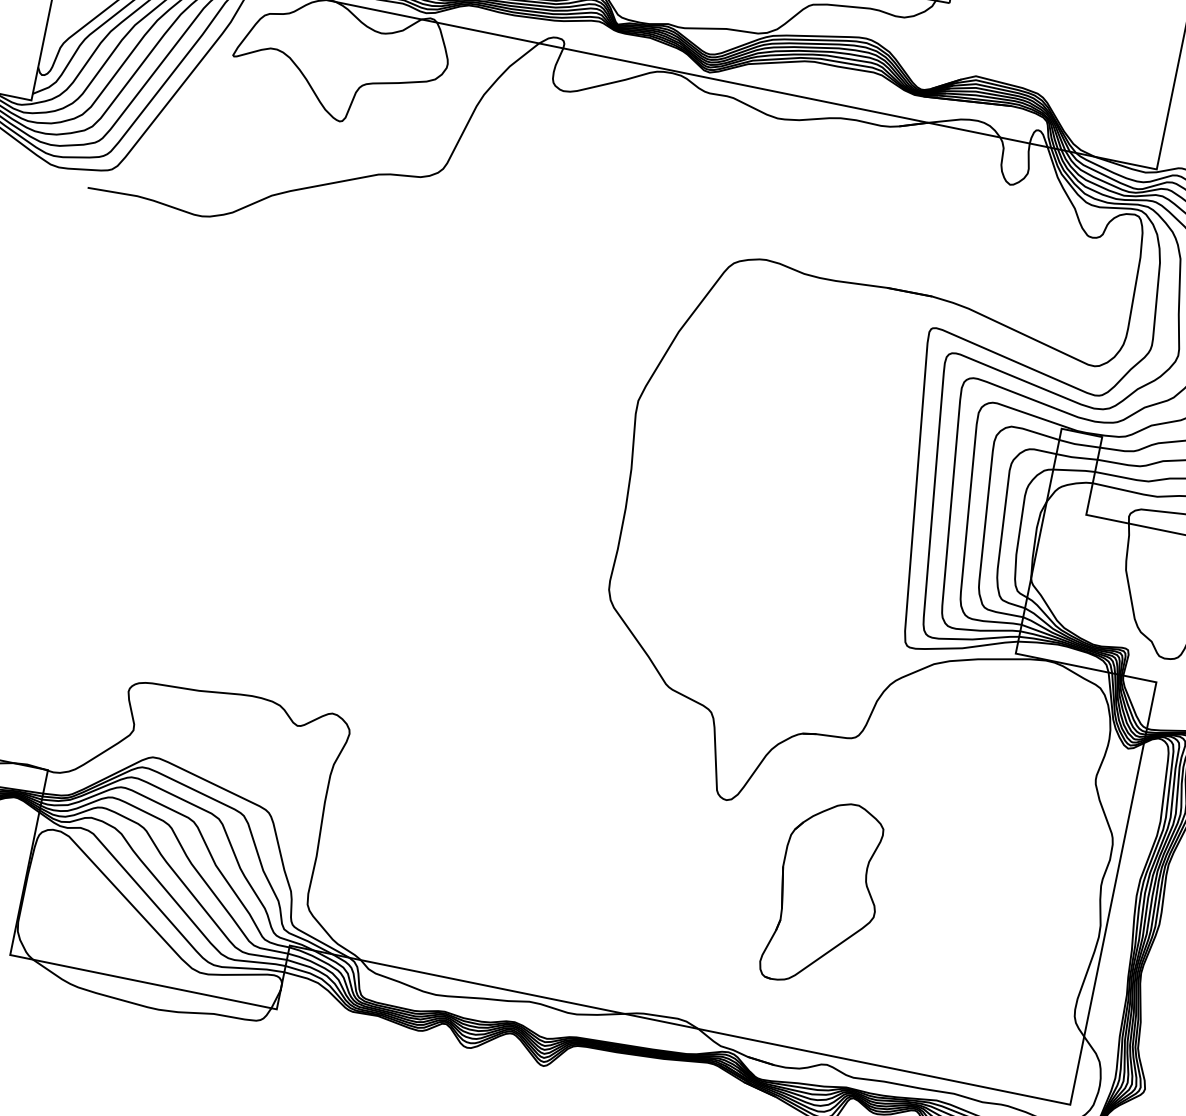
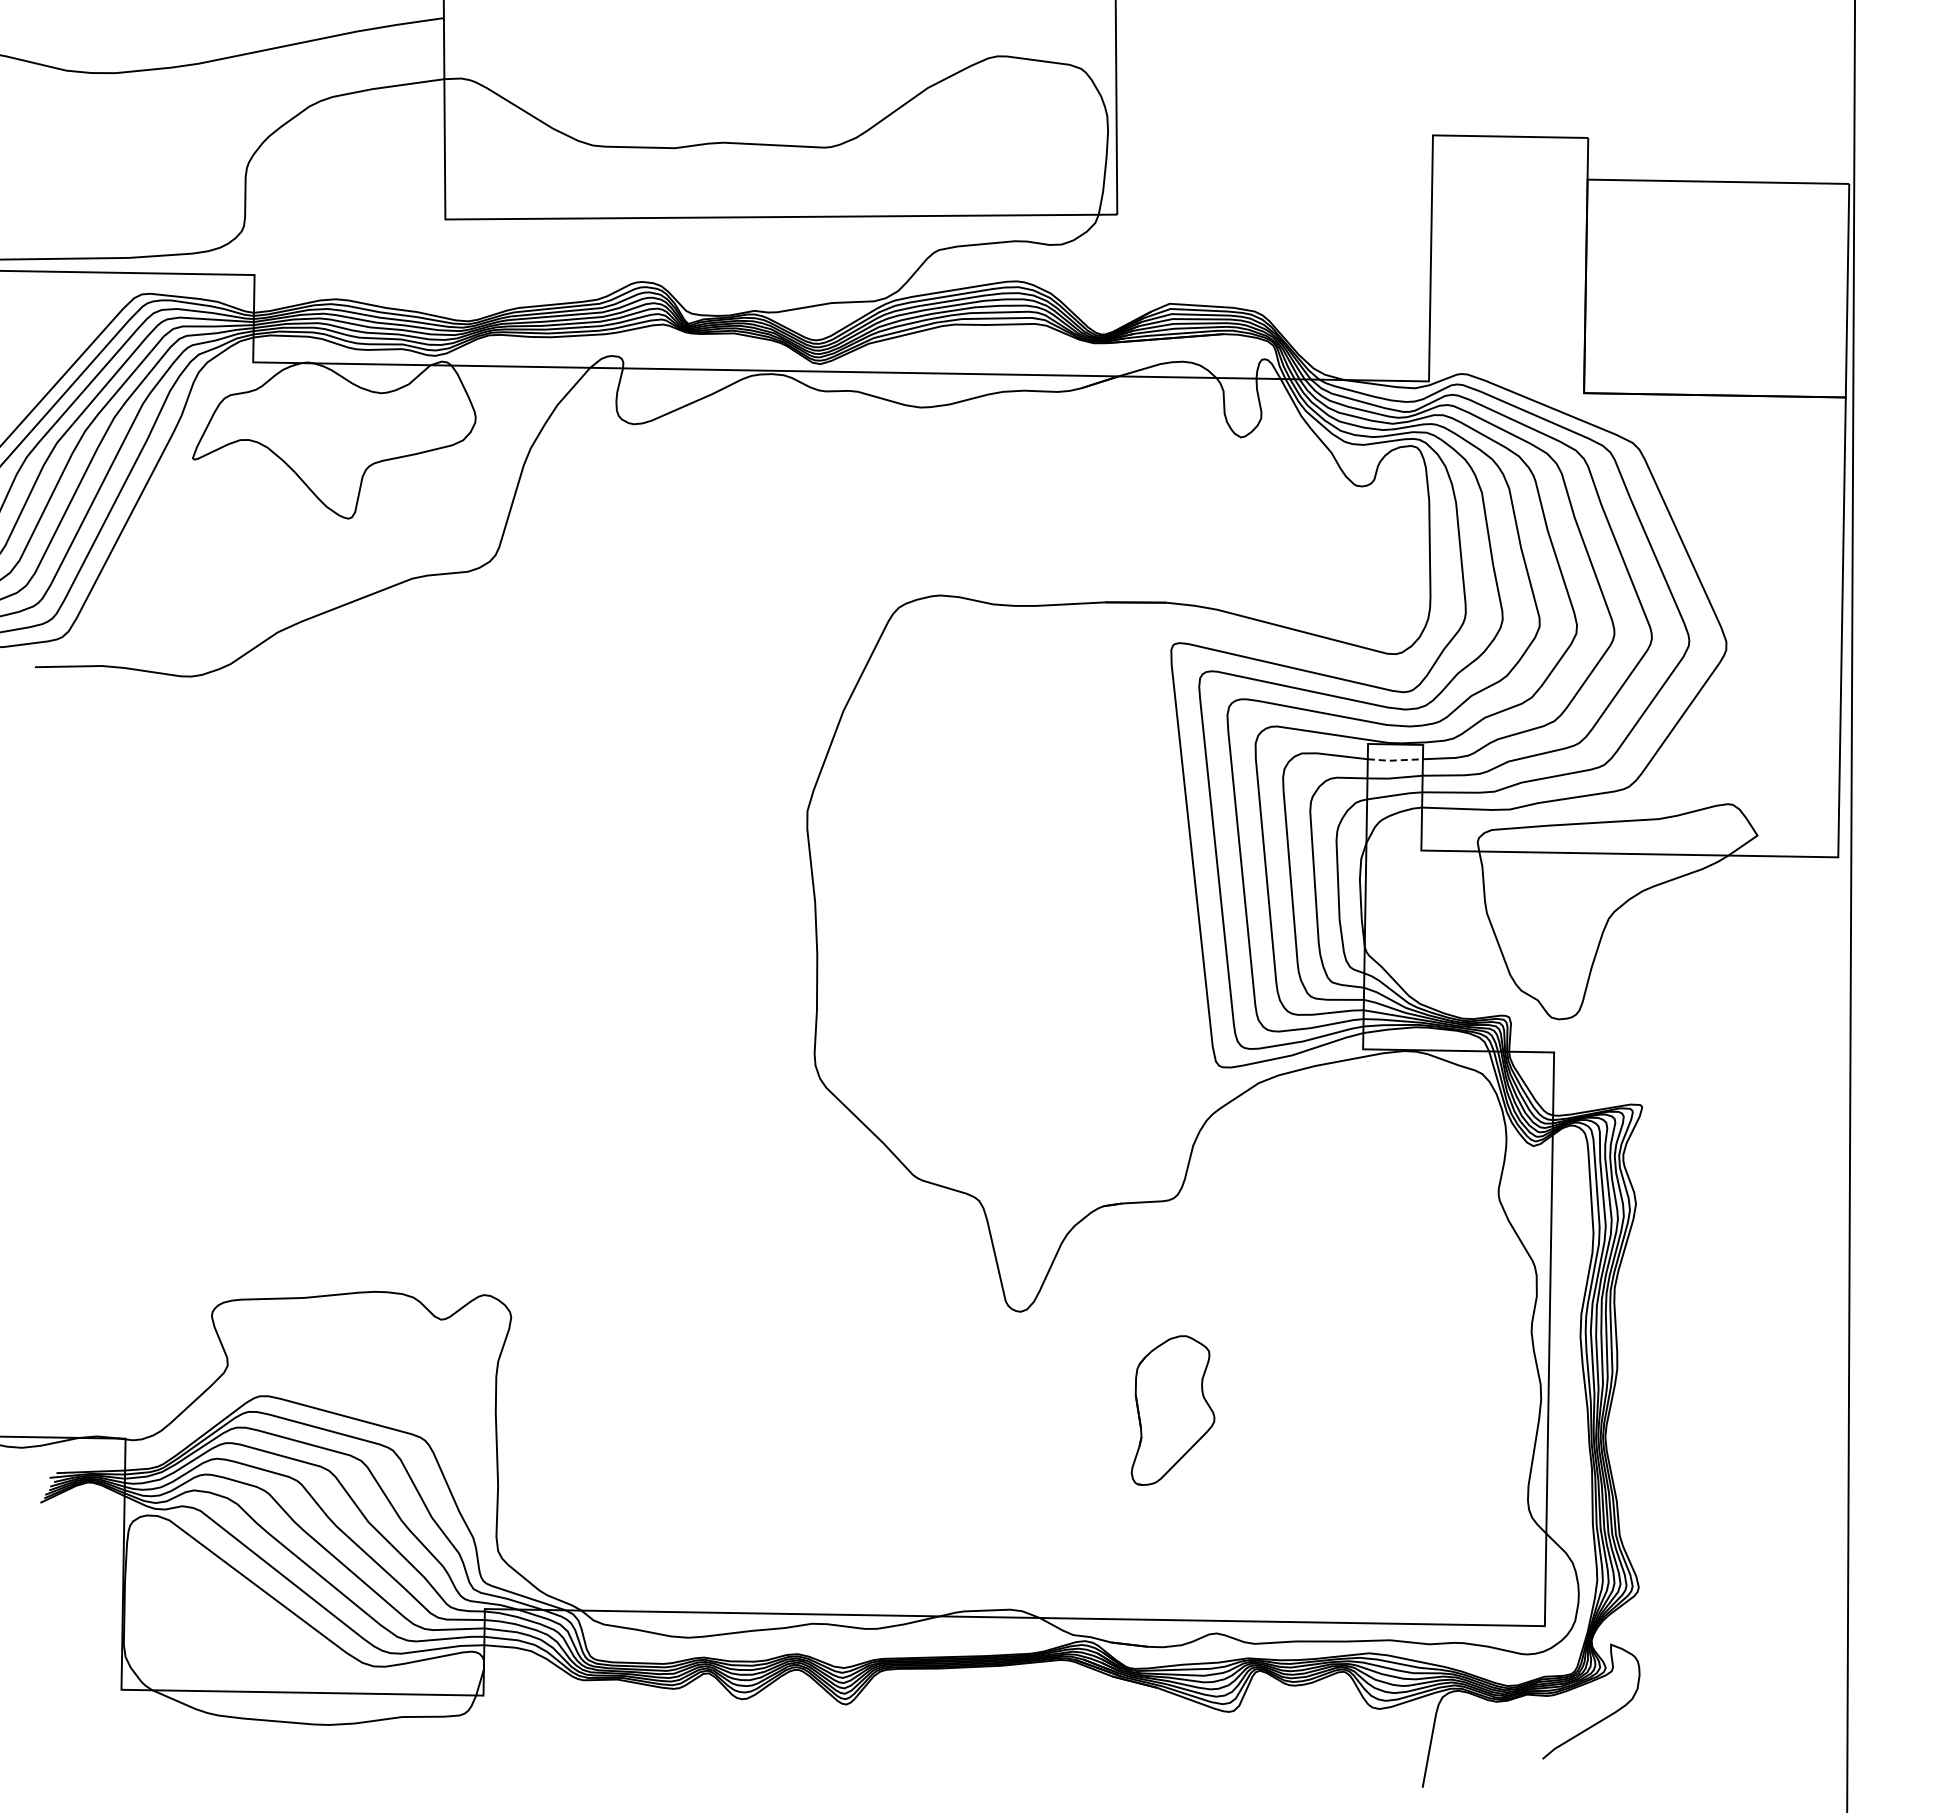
line: (1079, 444) -> (1395, 760), solid -> dashed
part: (825, 894) -> (1172, 1410), size x0.6

